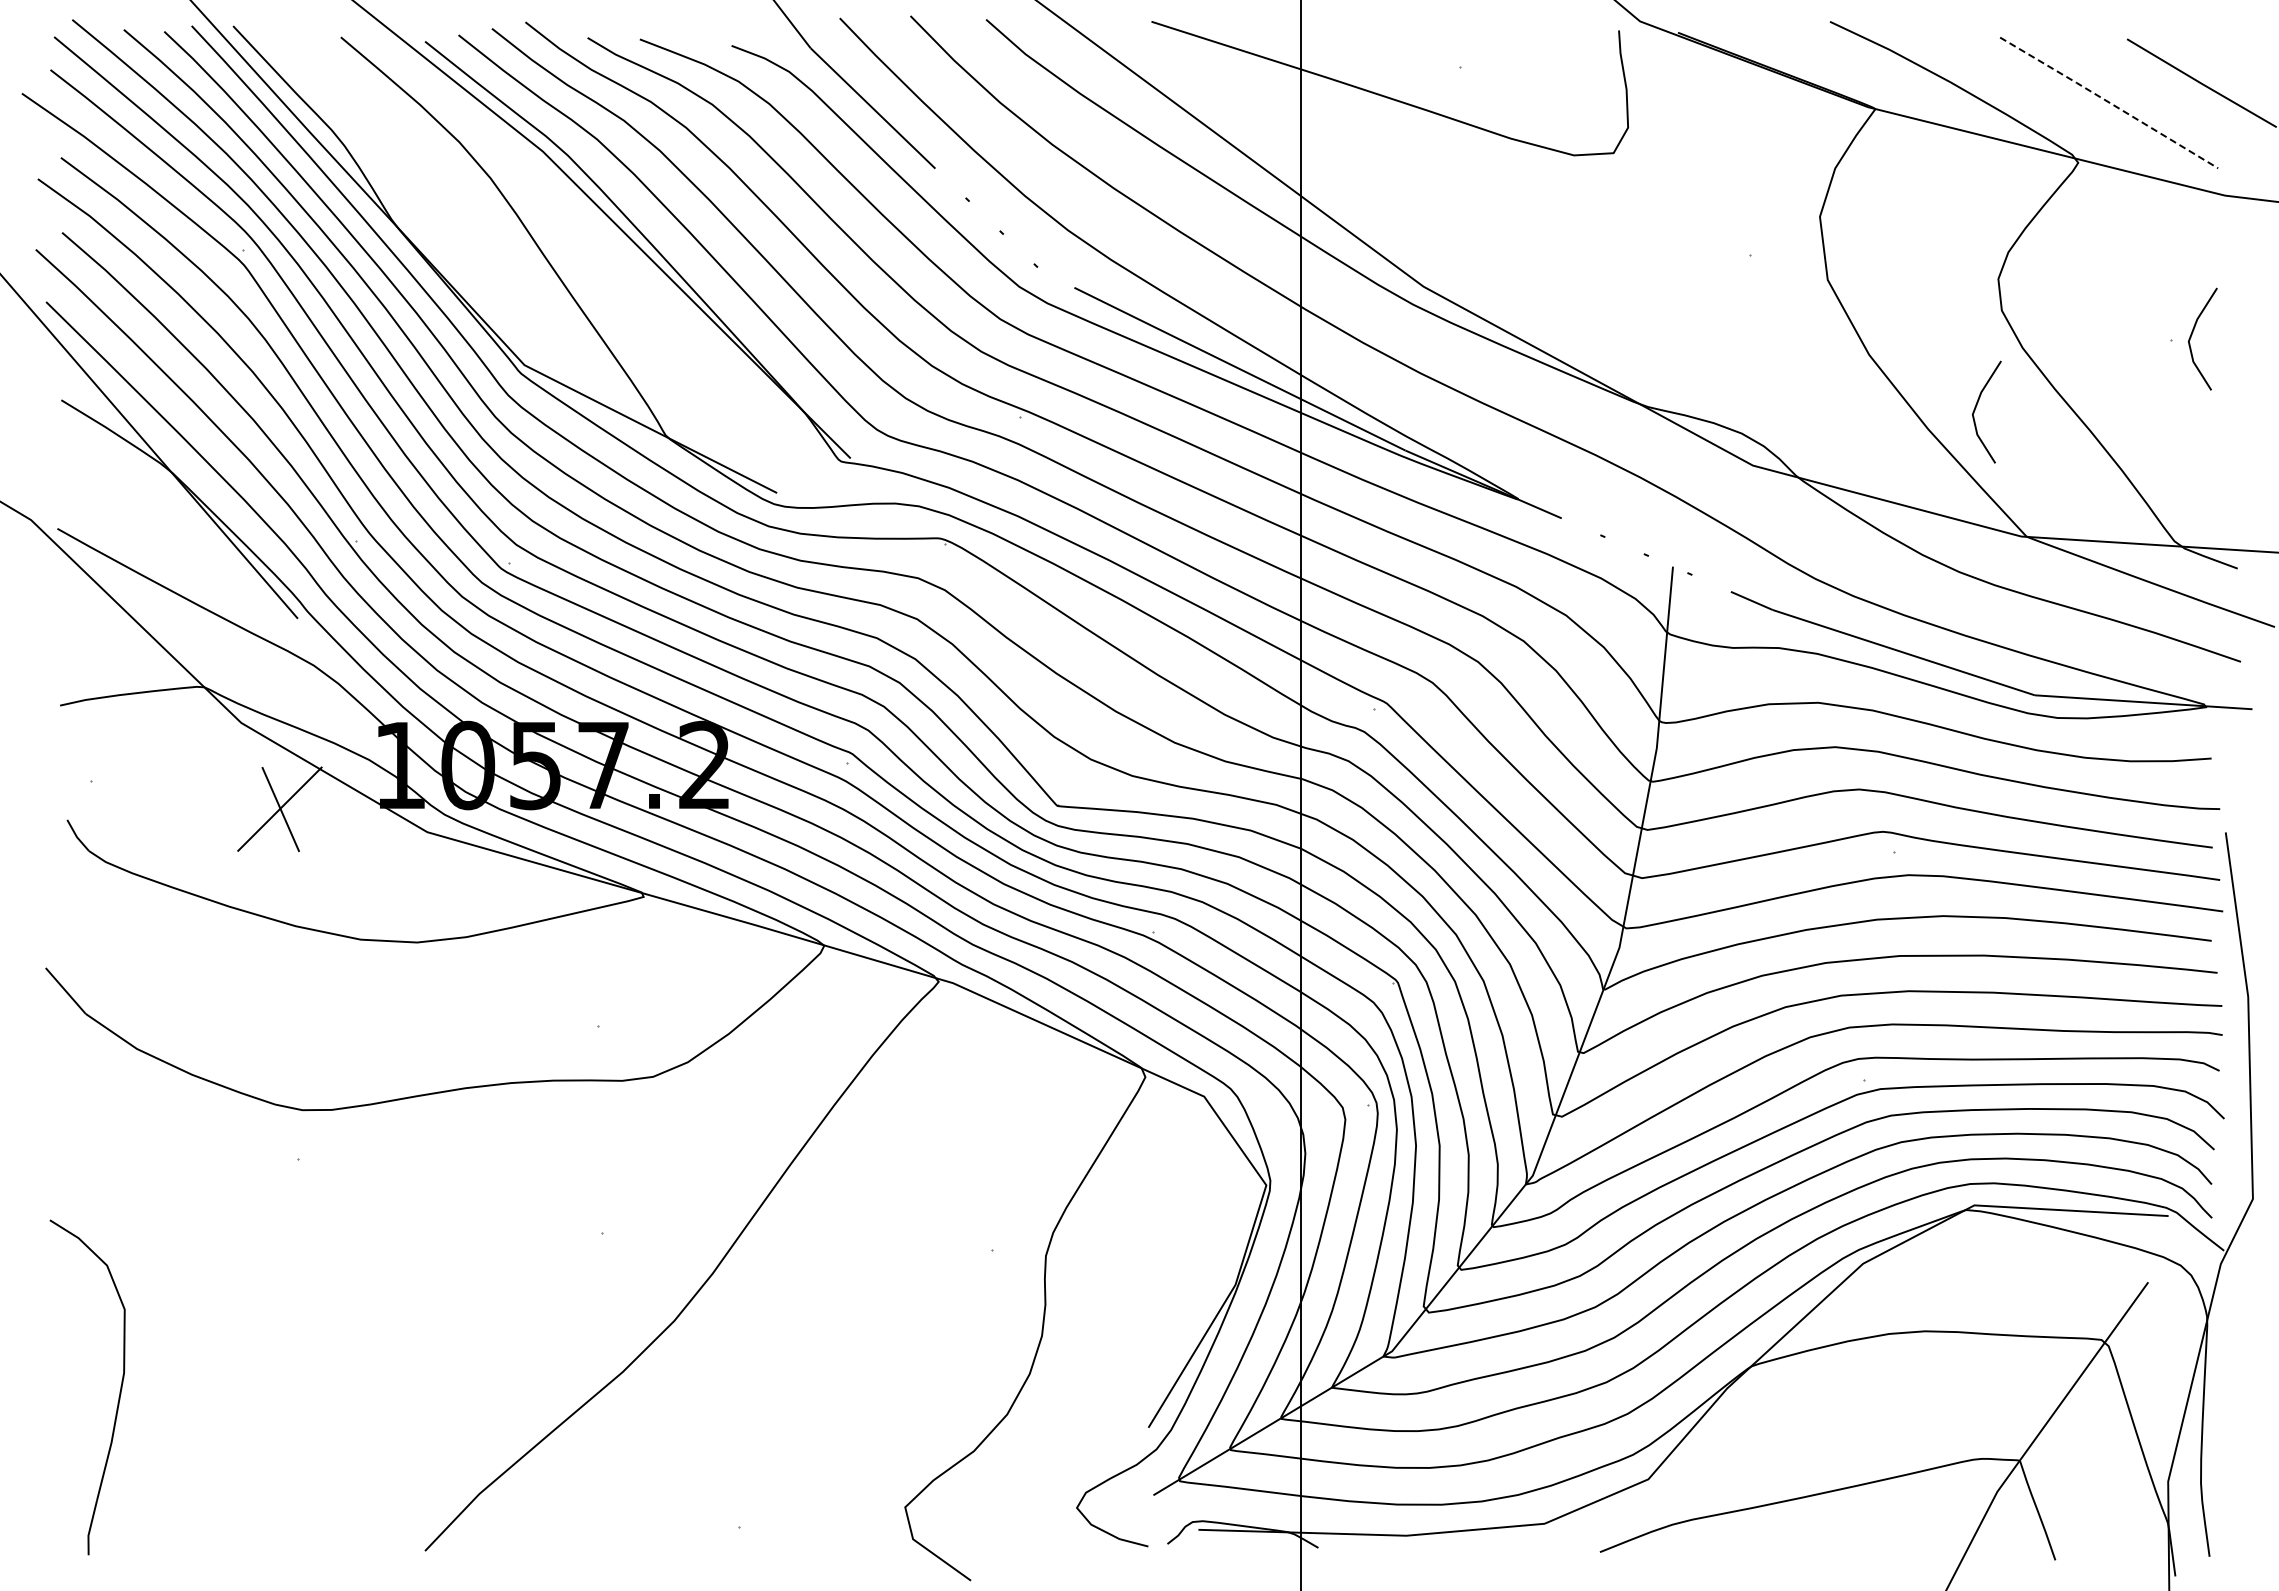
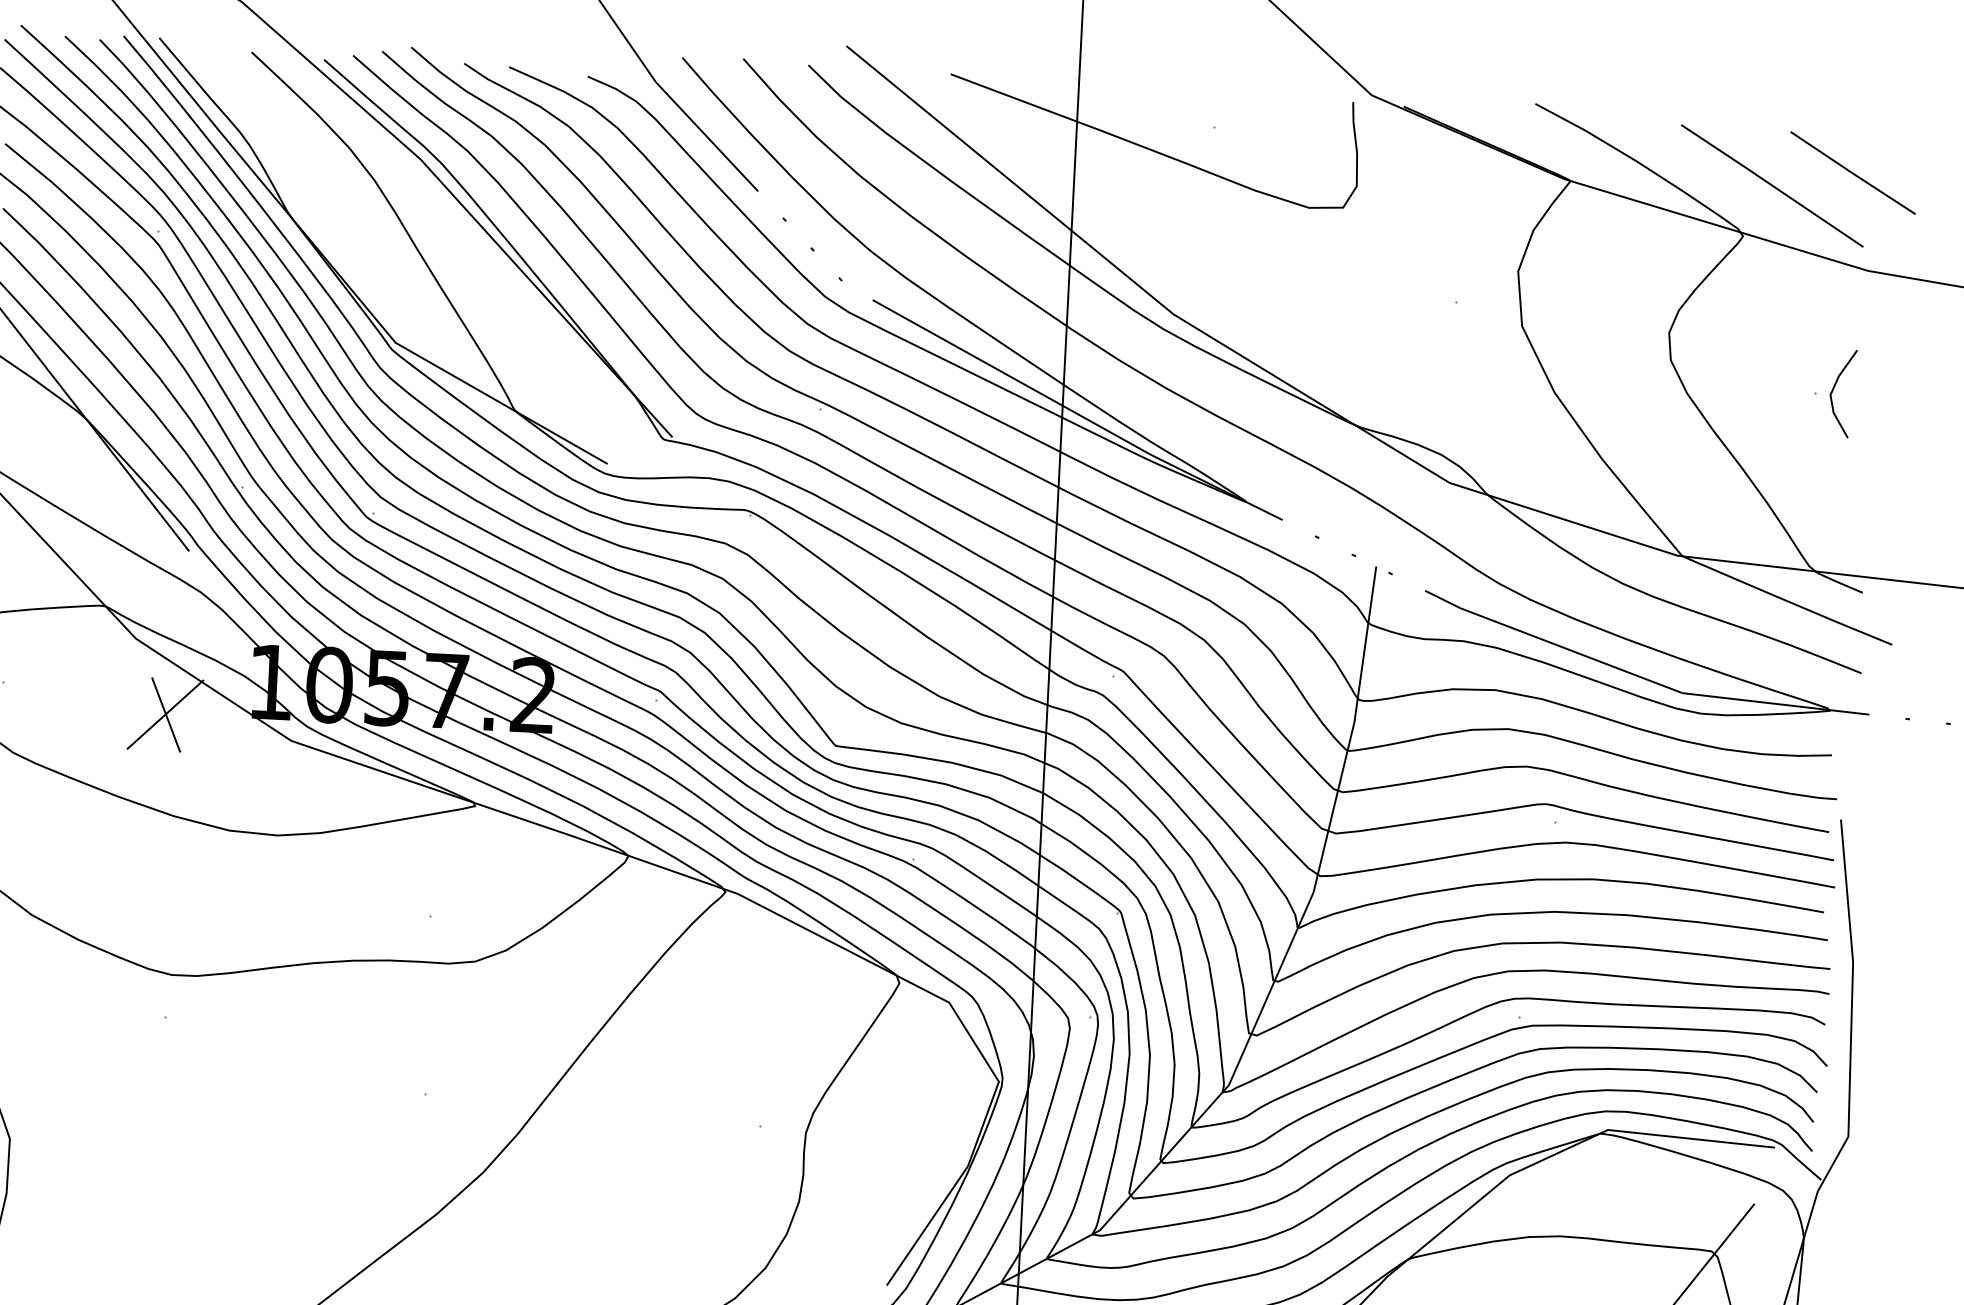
line: (2109, 102) -> (1772, 185), dashed -> solid
line: (1976, 408) -> (1644, 443), removed

